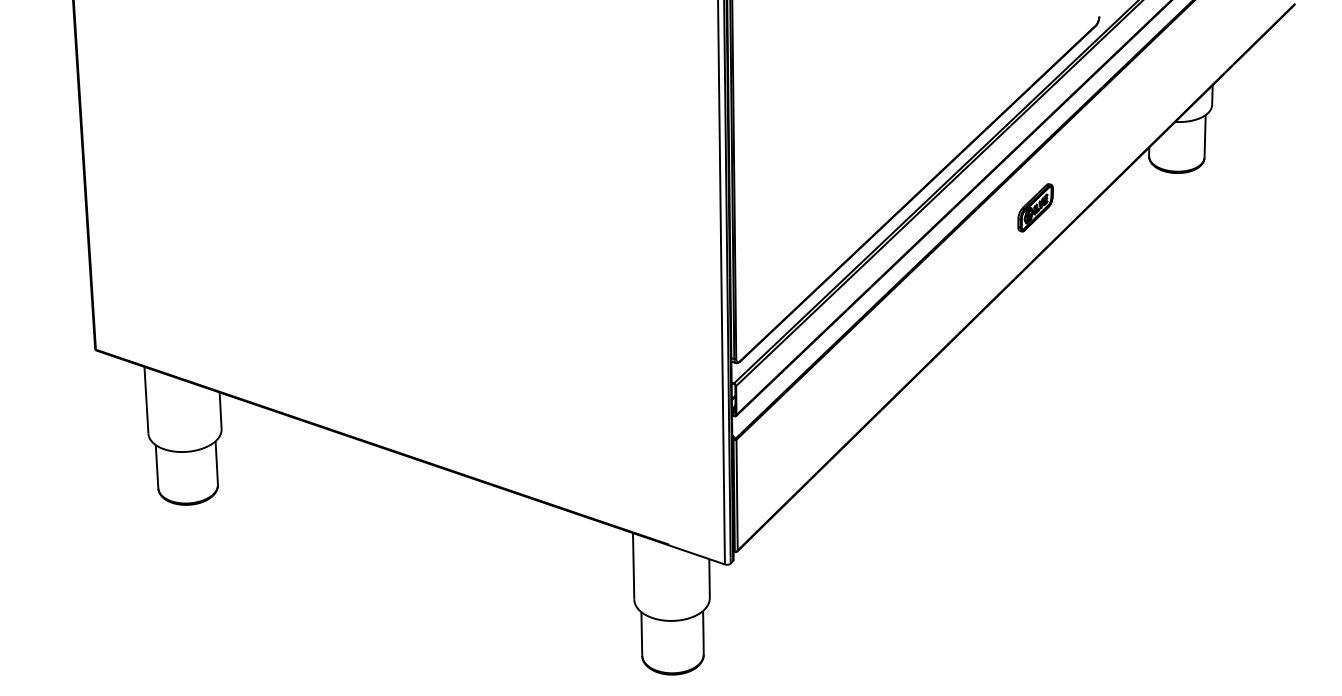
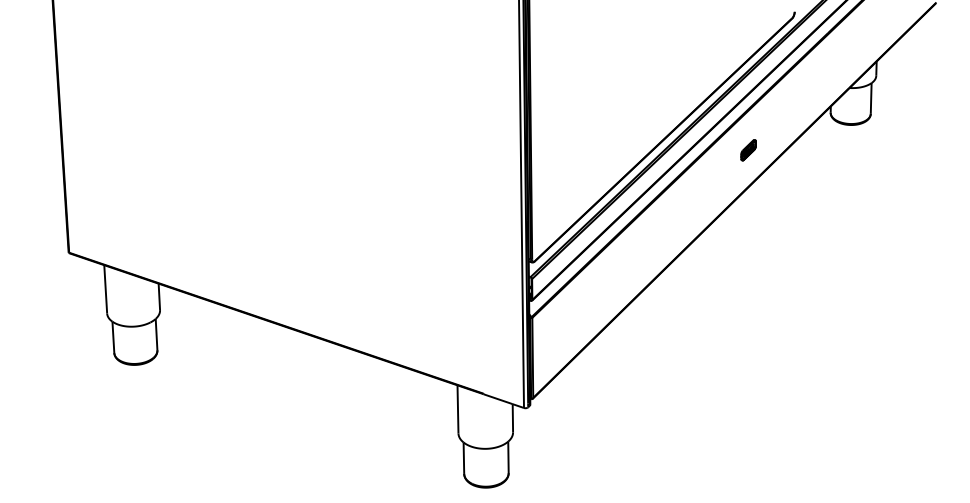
part: (1035, 208) -> (748, 150), size x0.6

